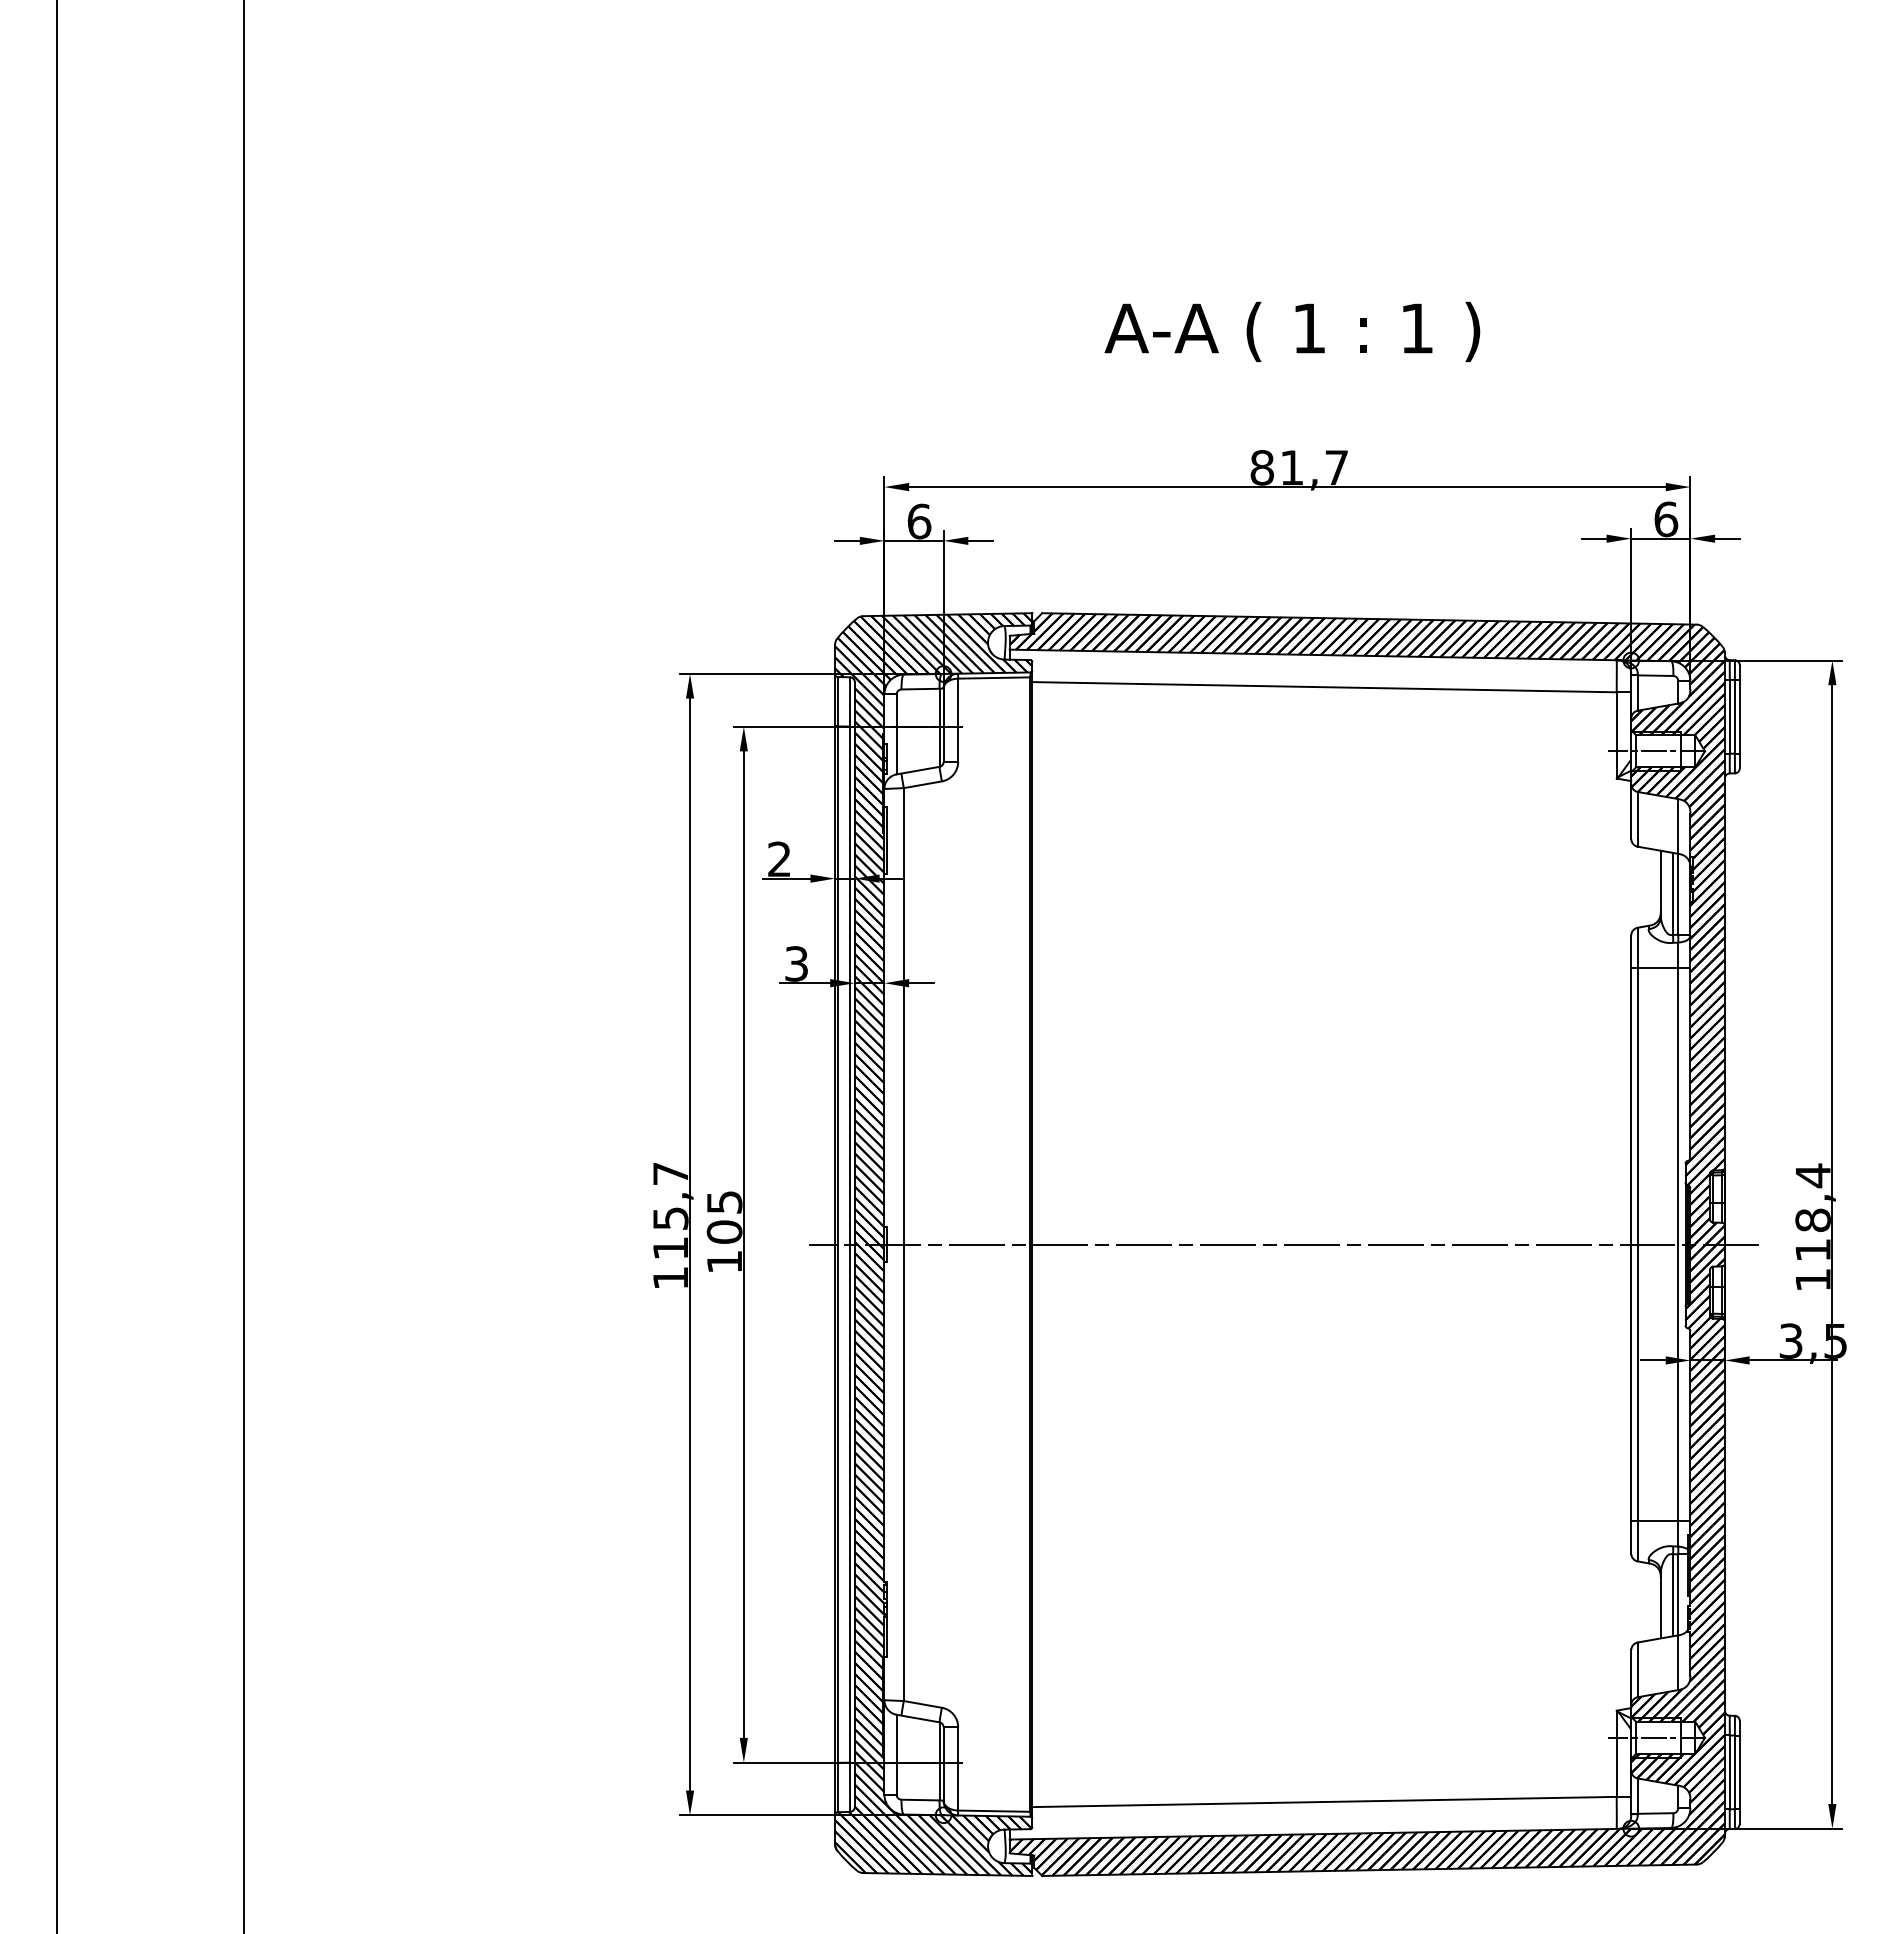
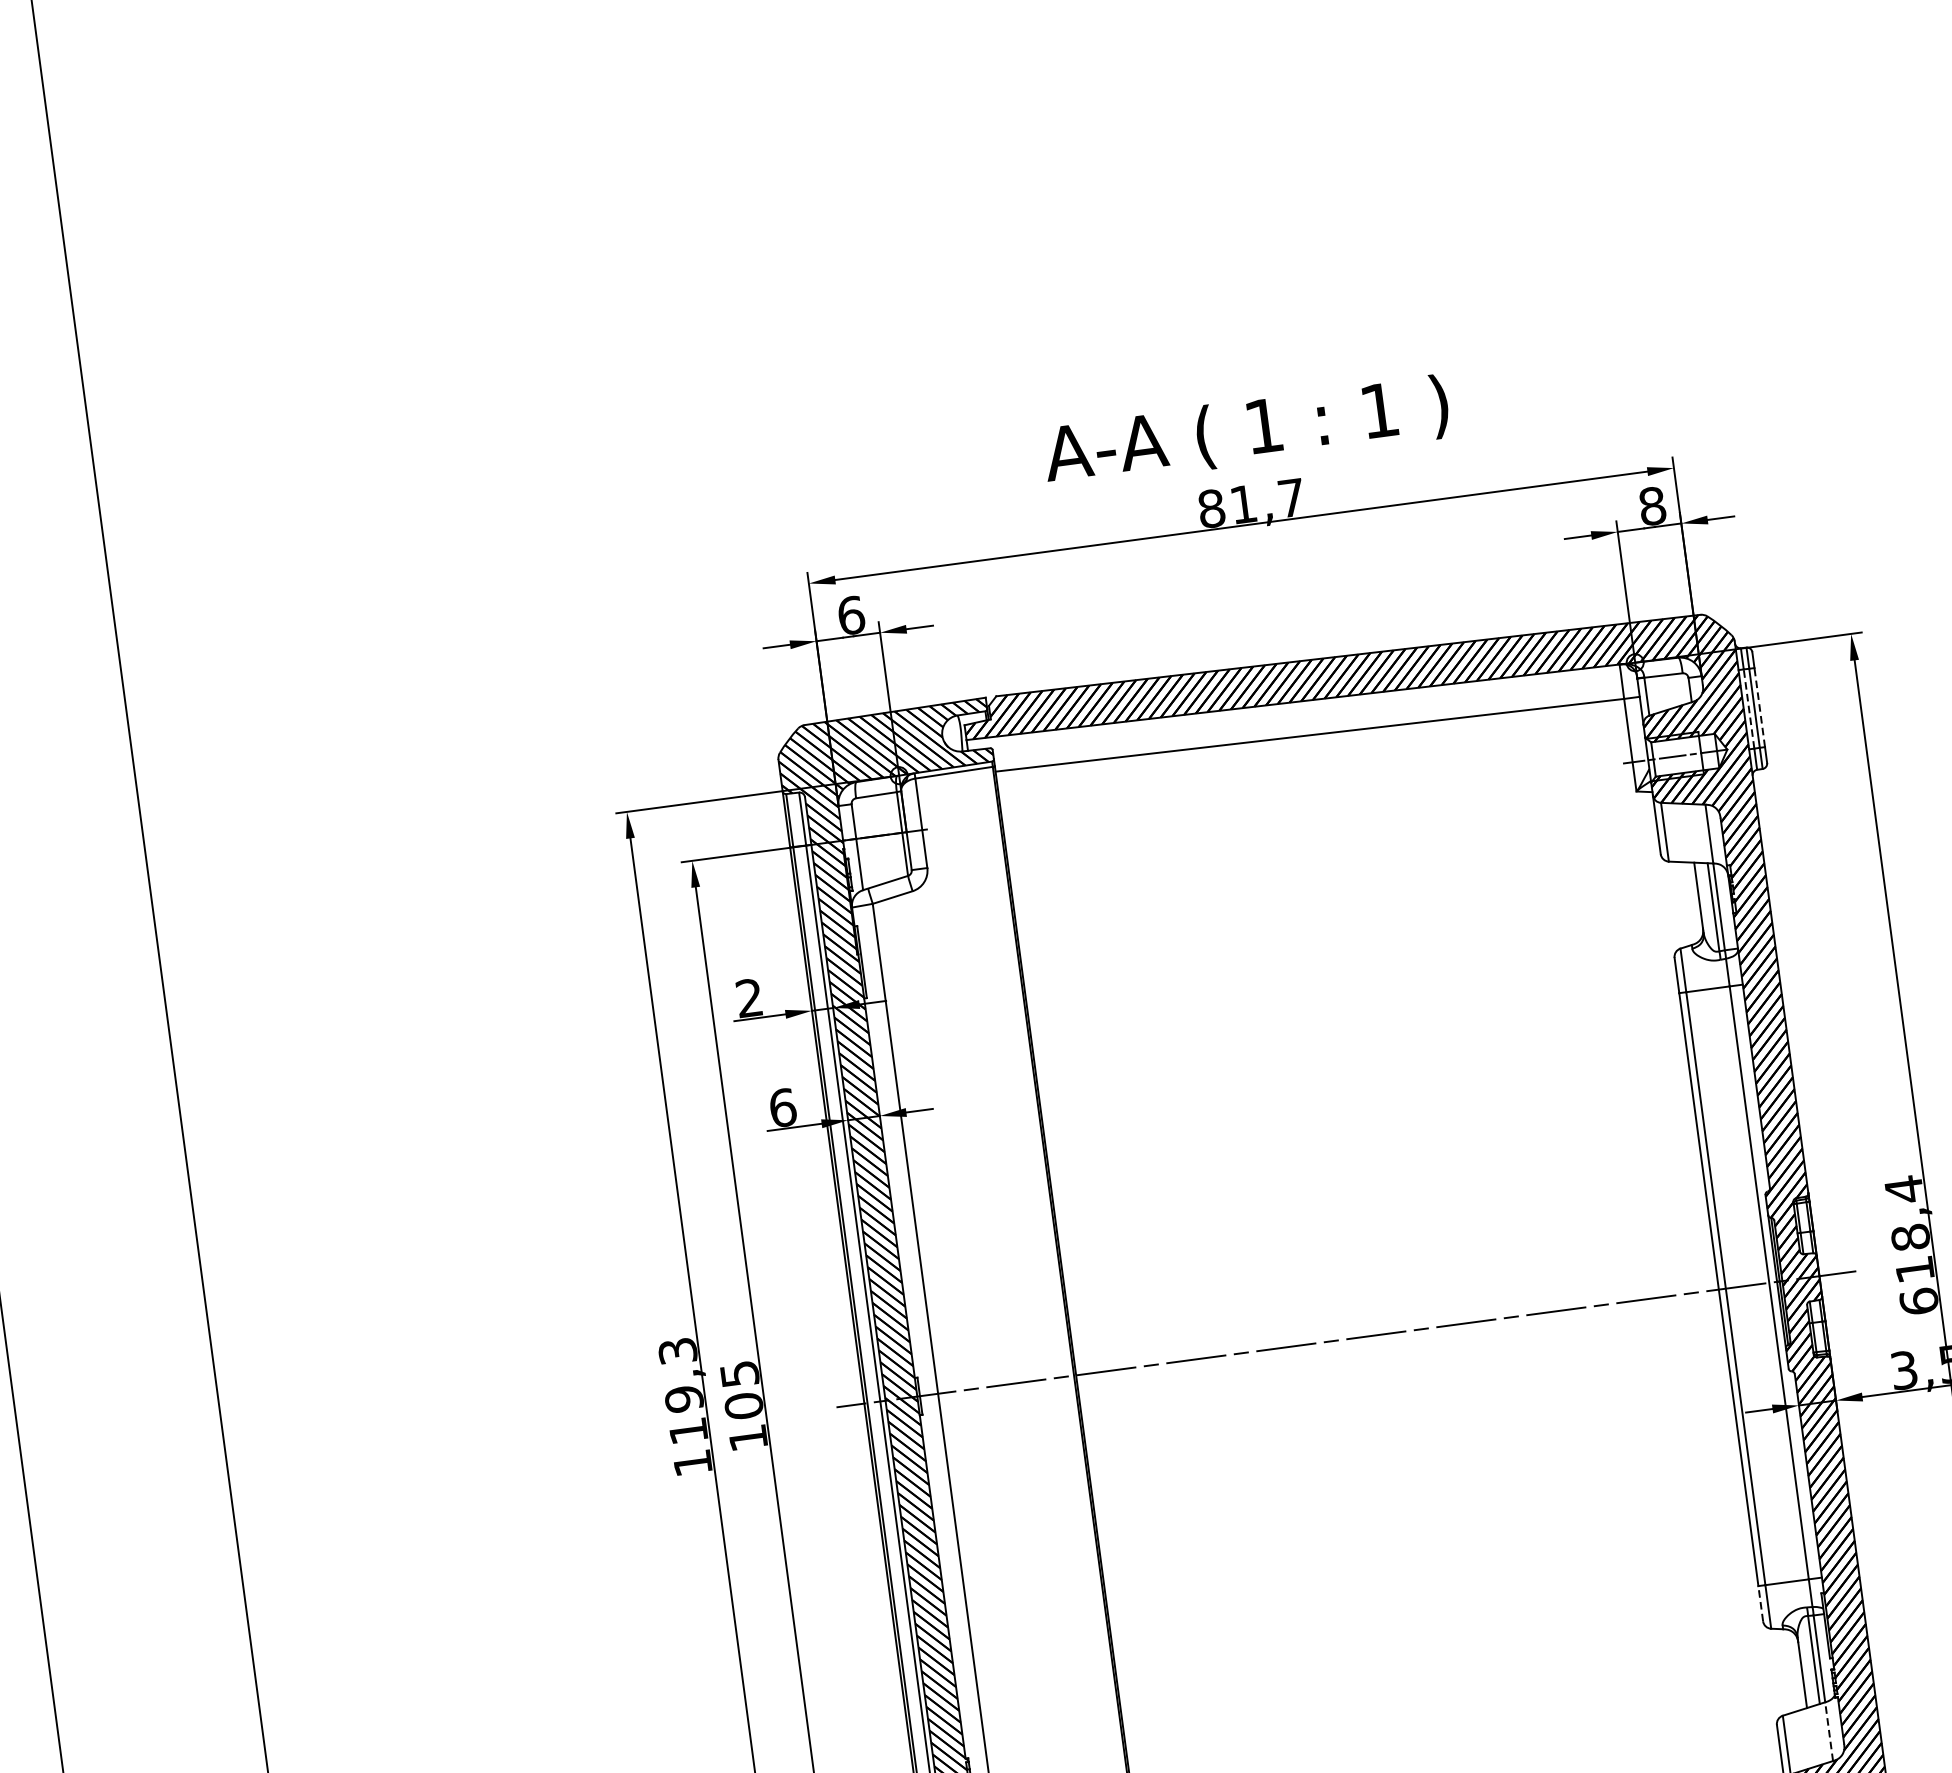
text: (1292, 331) -> (1246, 431), moved
text: (1666, 519) -> (1652, 506), 6 -> 8
line: (1729, 716) -> (1748, 708), solid -> dashed
line: (1739, 716) -> (1759, 707), solid -> dashed
text: (796, 963) -> (782, 1107), 3 -> 6
text: (670, 1196) -> (680, 1375), 115,7 -> 119,3
text: (1812, 1279) -> (1918, 1301), 118,4 -> 618,4
line: (1631, 1536) -> (1760, 1602), solid -> dashed
line: (1678, 1662) -> (1829, 1731), solid -> dashed

